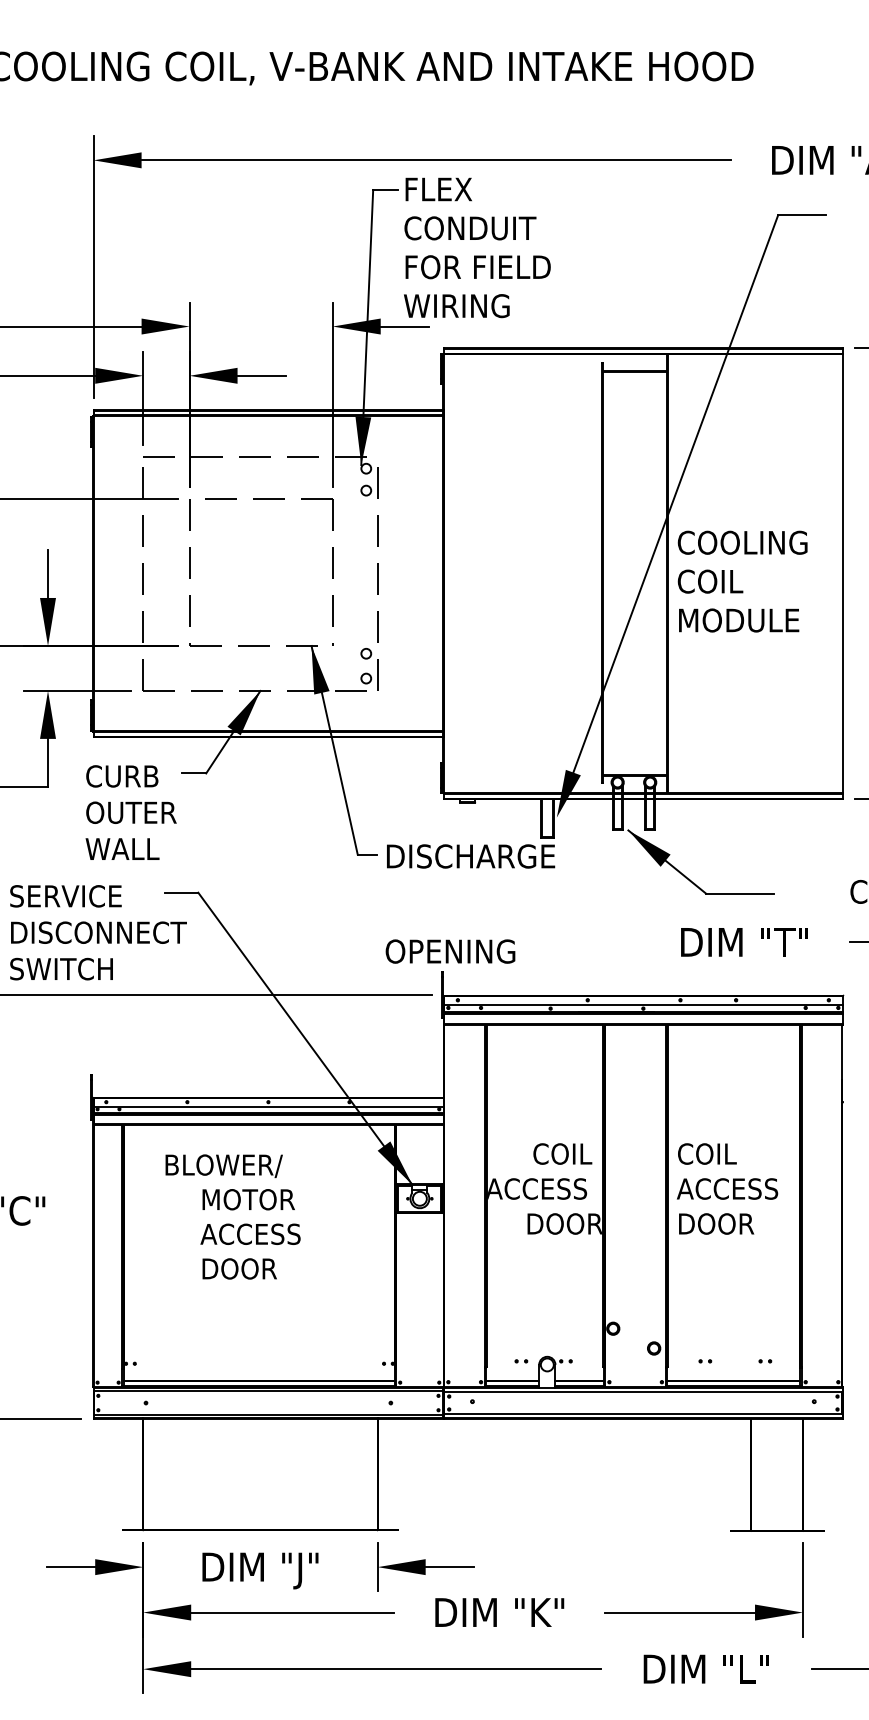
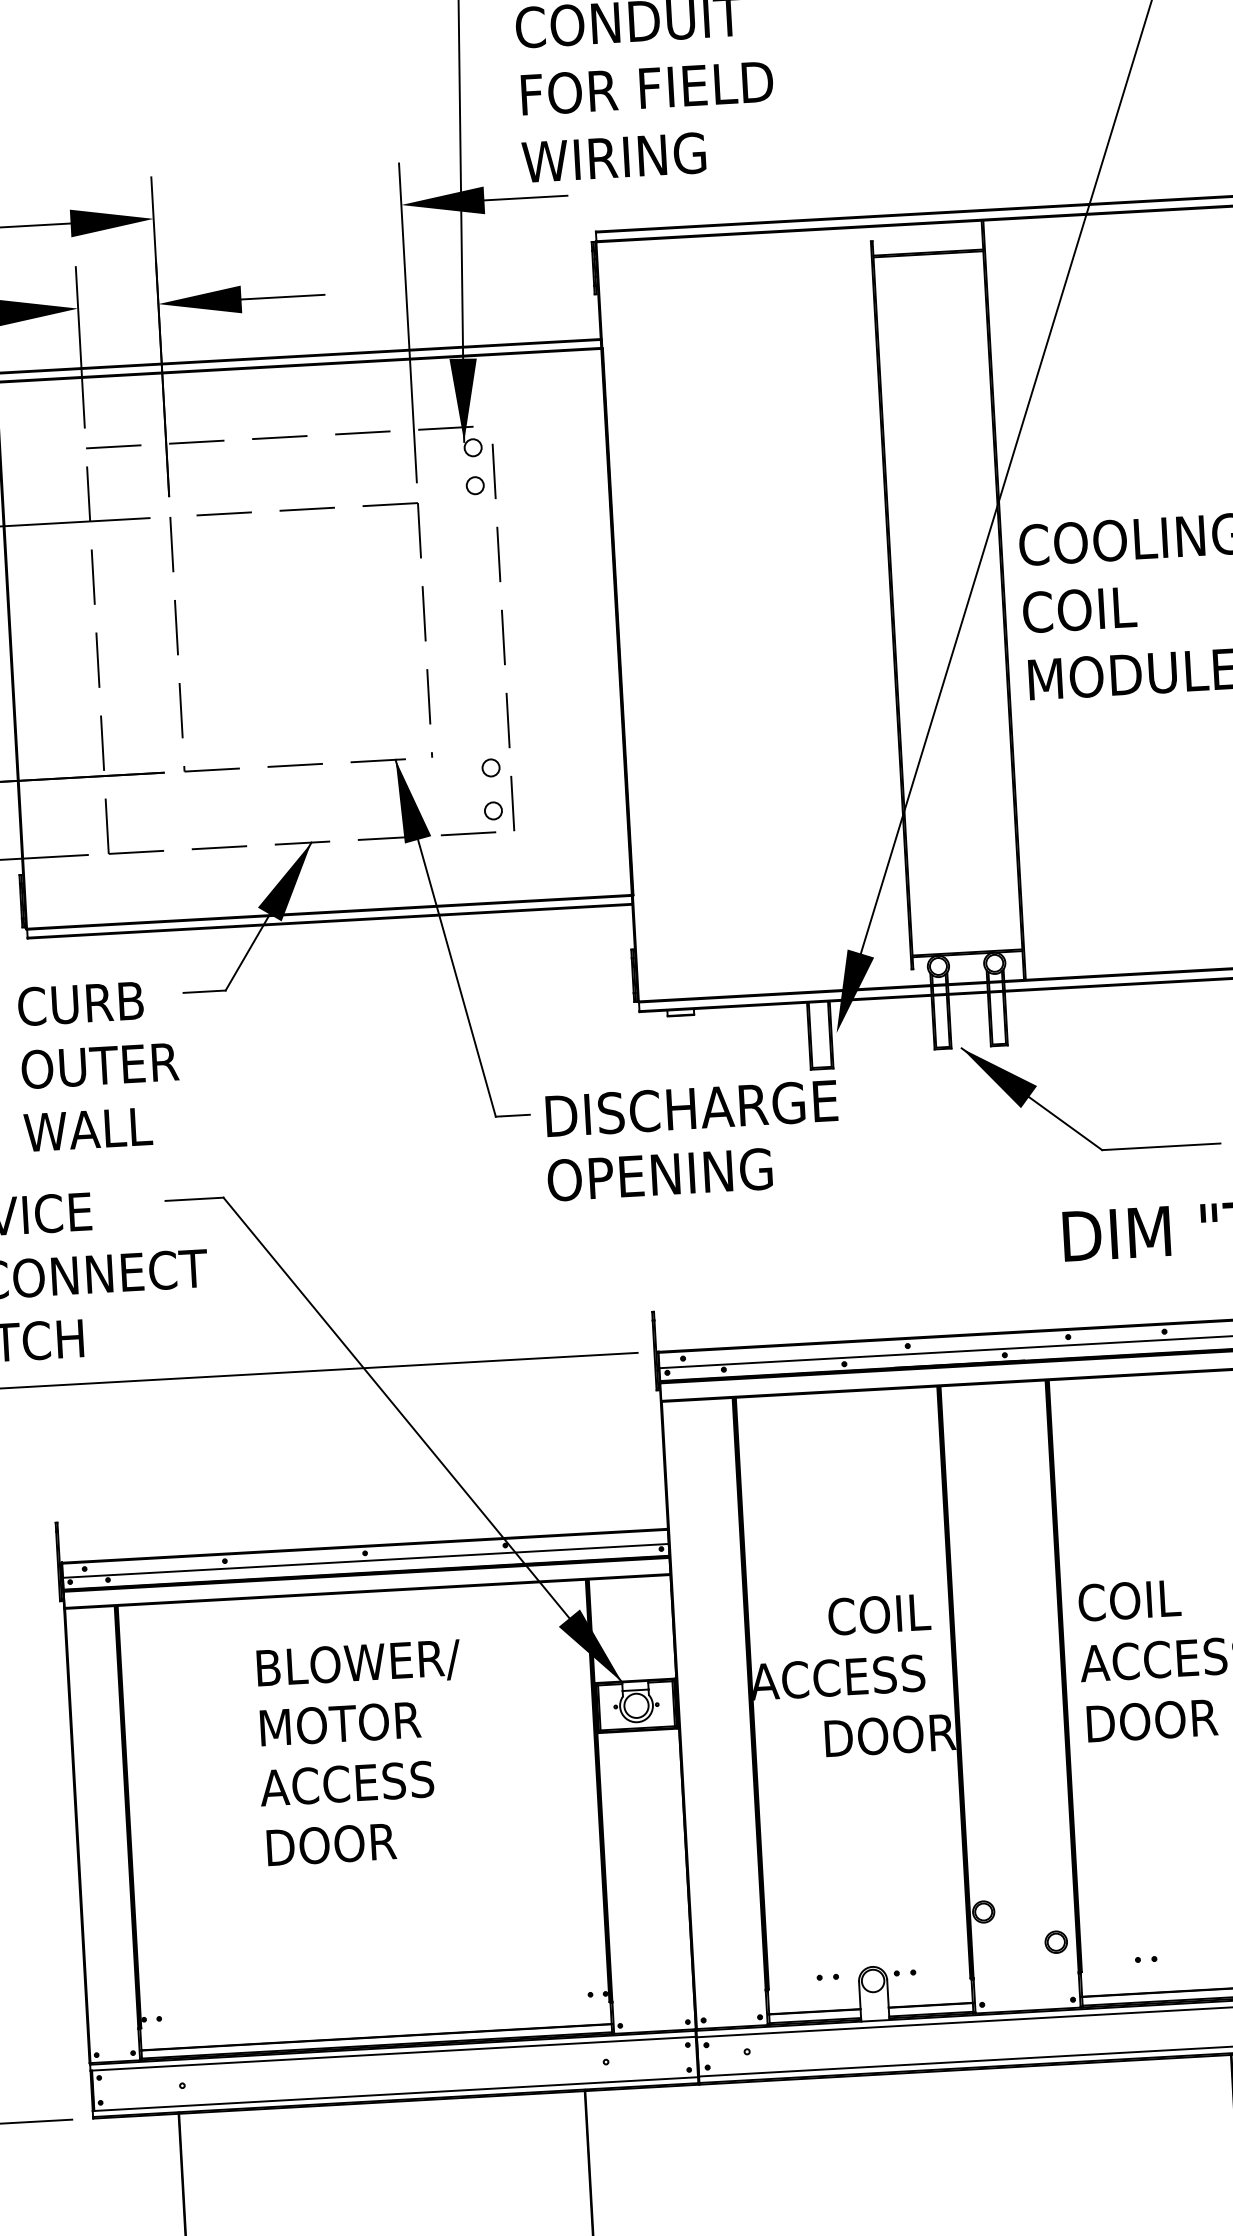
text: (450, 951) -> (659, 1174), moved
text: (223, 1166) -> (357, 1665), moved

